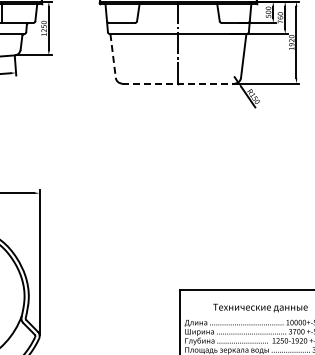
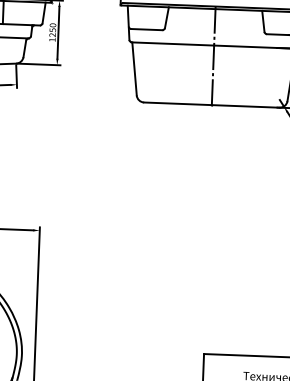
line: (113, 56) -> (134, 69), dashed -> solid
line: (178, 83) -> (211, 105), dashed -> solid

